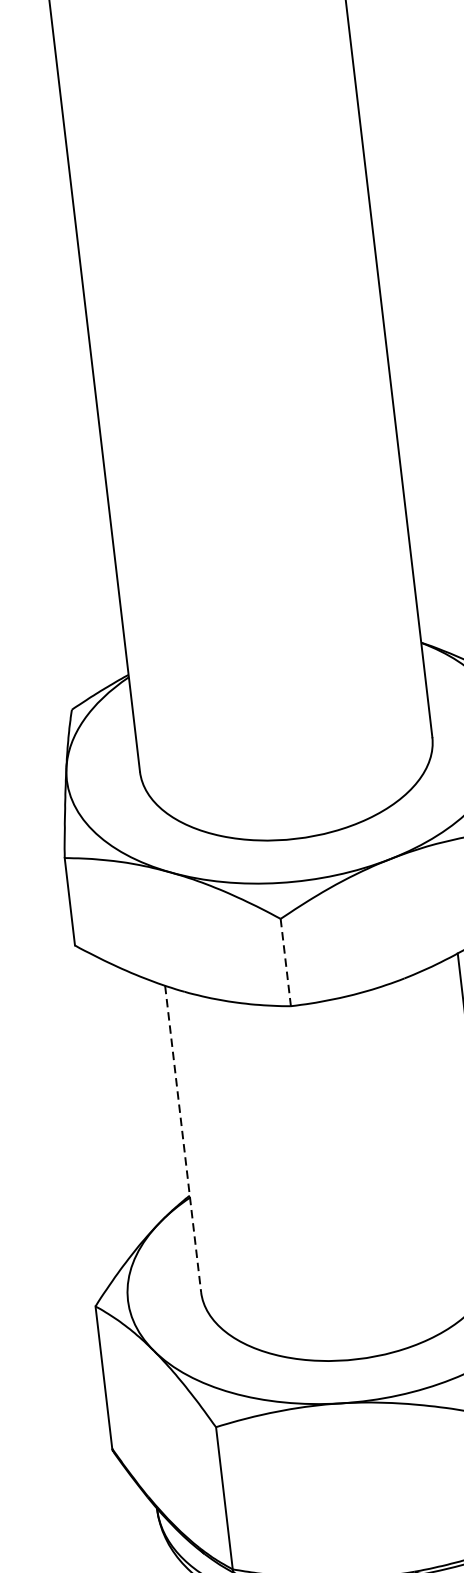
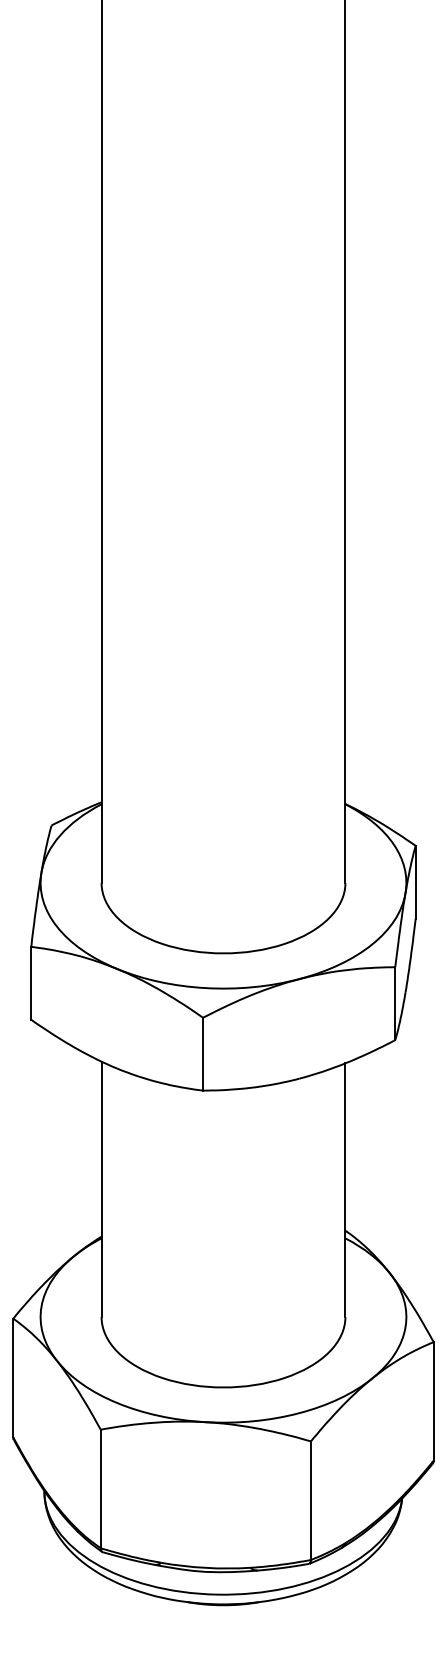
line: (286, 962) -> (203, 1054), dashed -> solid
line: (183, 1139) -> (101, 1189), dashed -> solid

